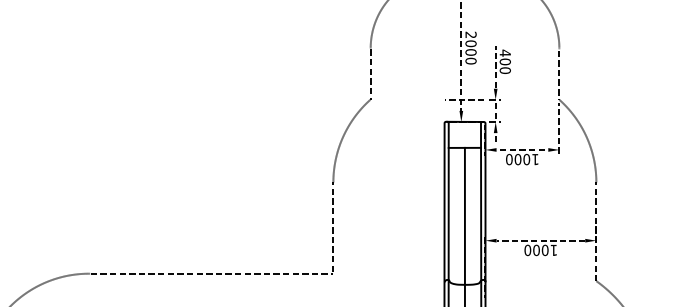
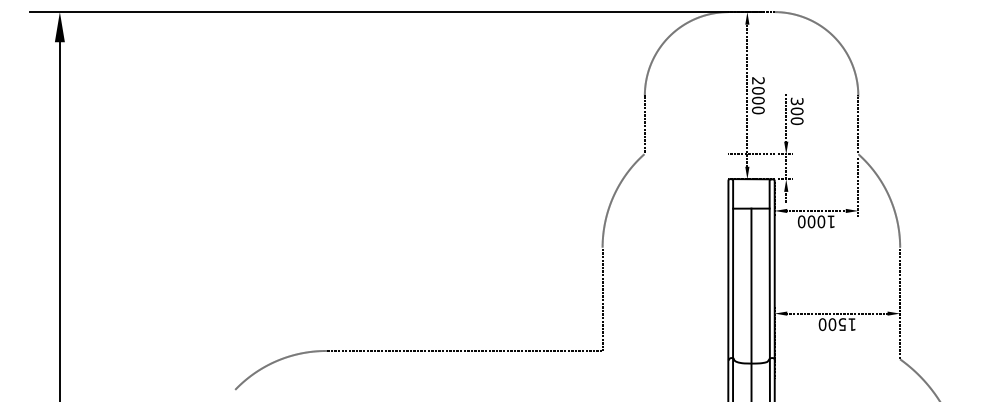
text: (504, 53) -> (796, 101), 400 -> 300
text: (545, 250) -> (842, 324), 1000 -> 1500

